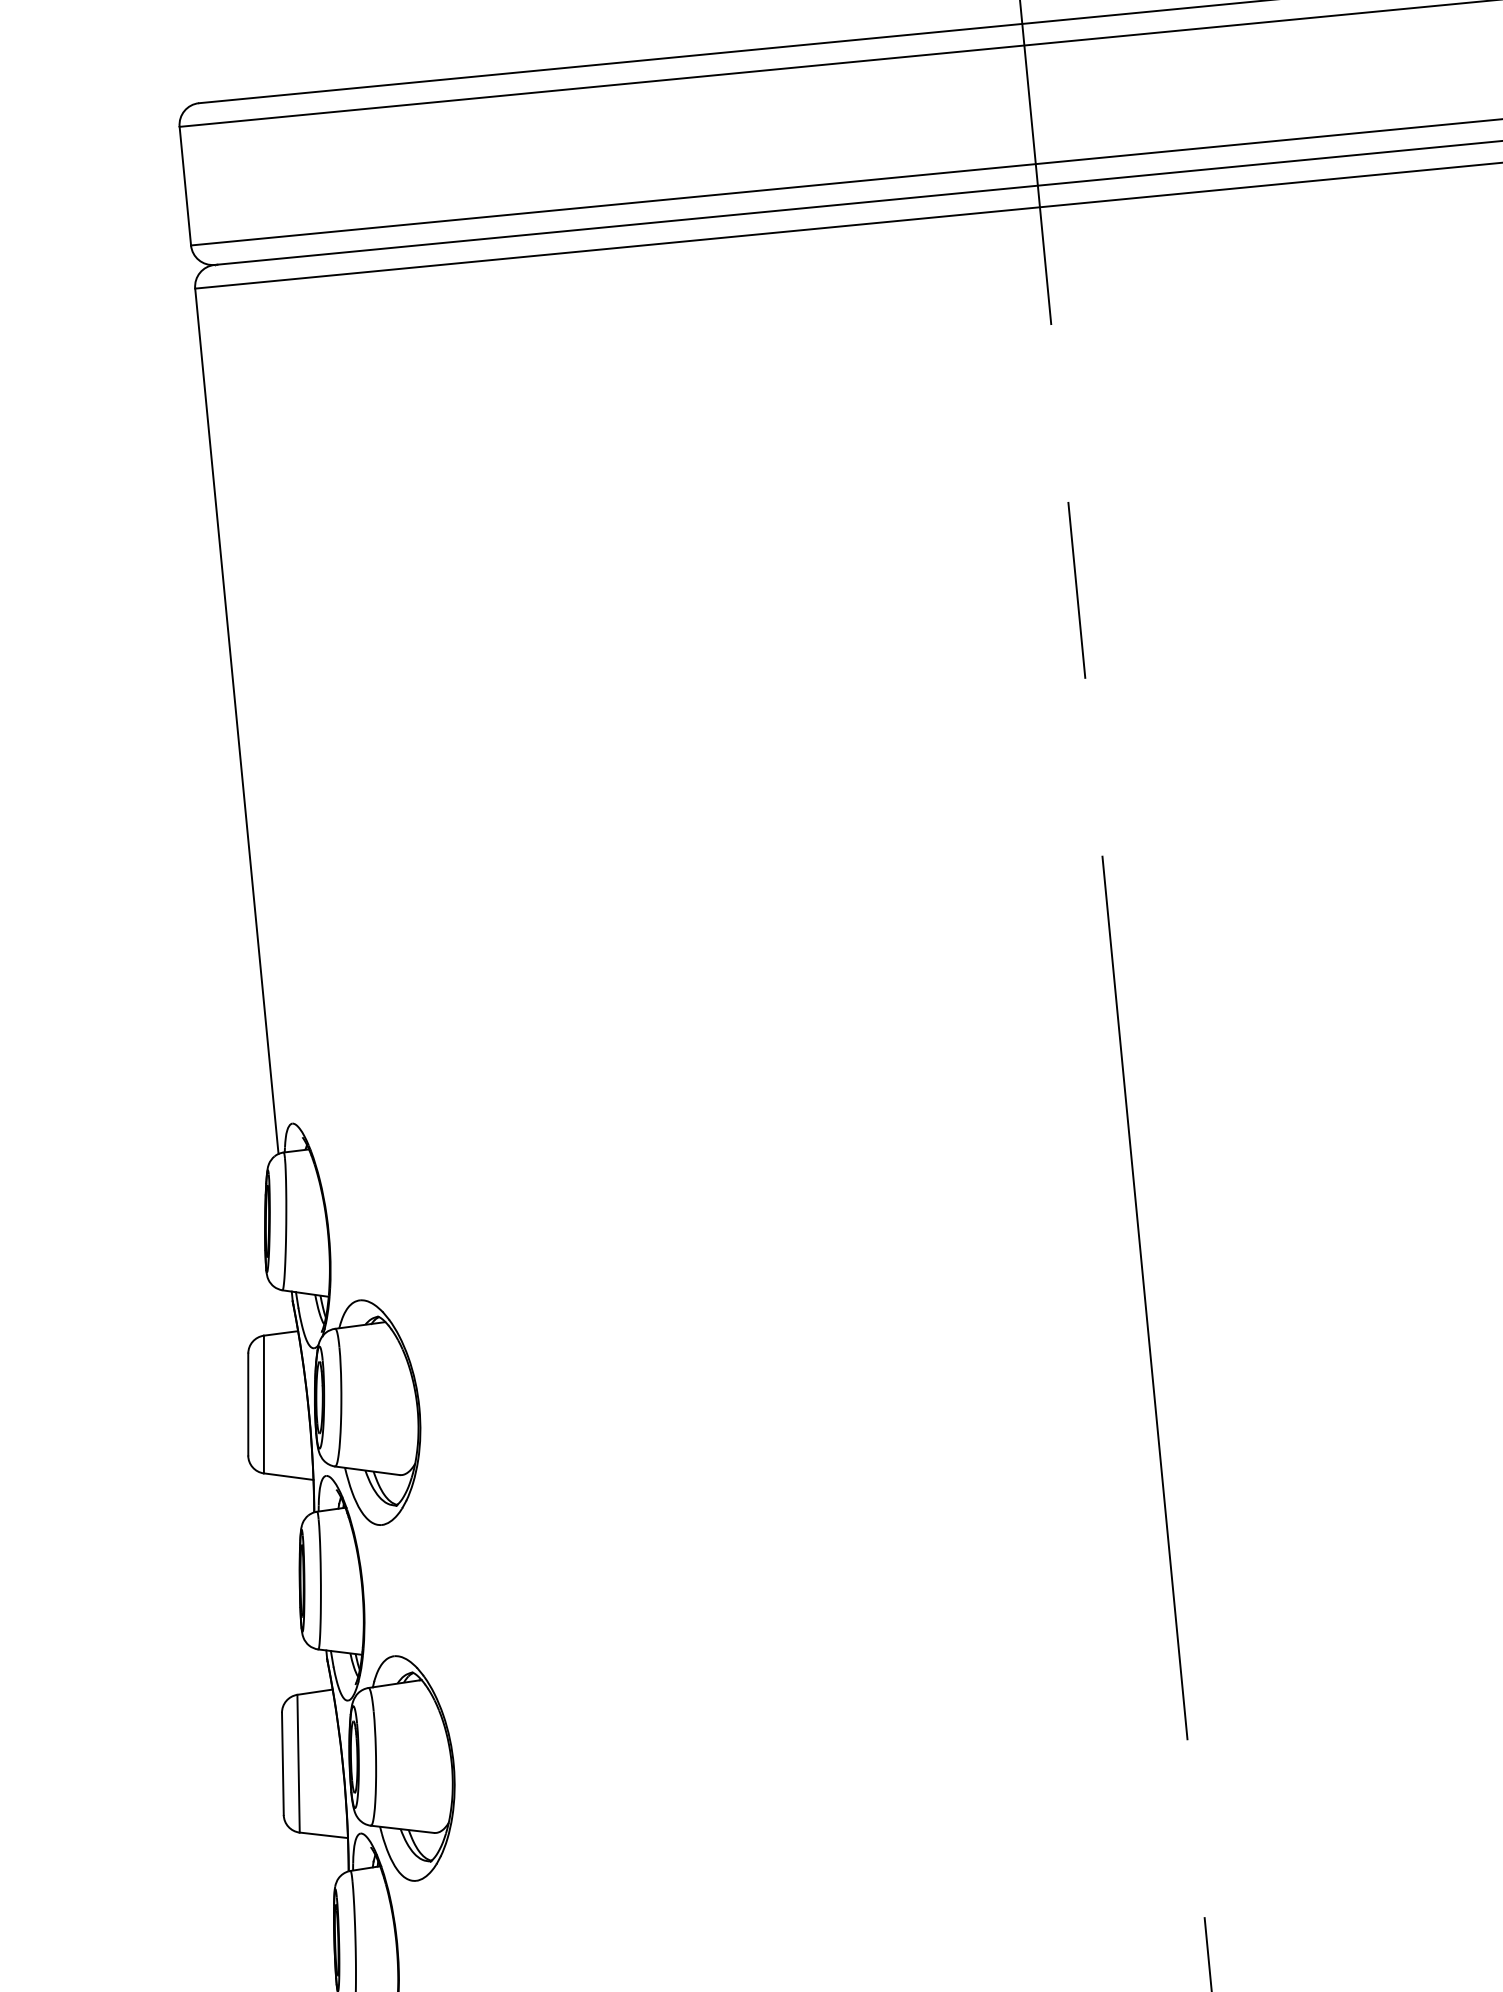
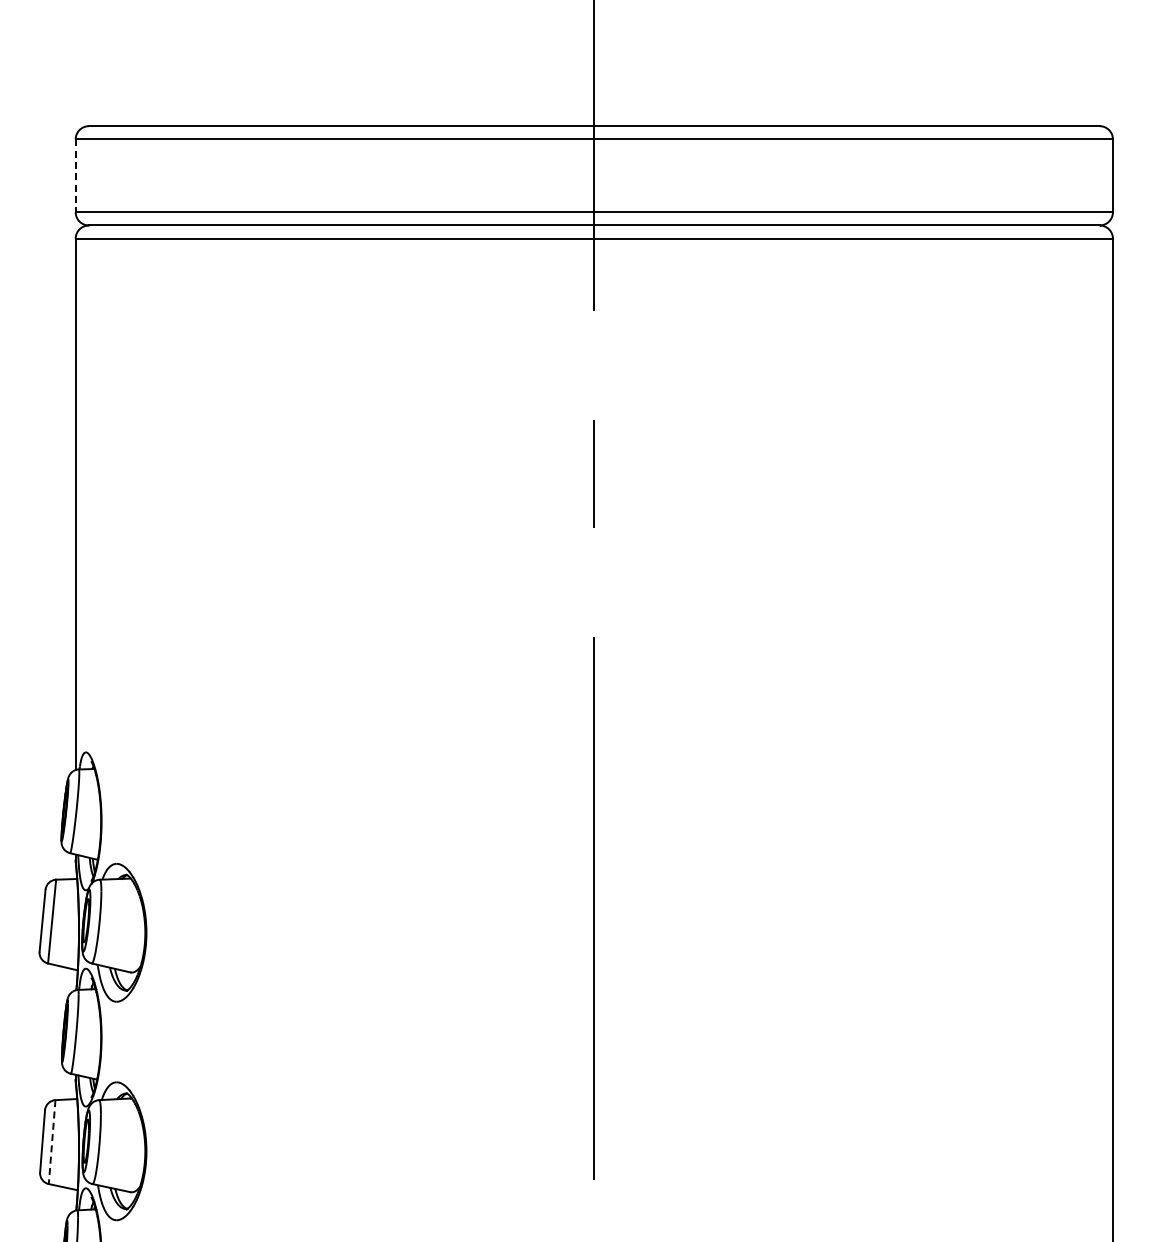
line: (185, 187) -> (75, 176), solid -> dashed
line: (299, 1764) -> (52, 1142), solid -> dashed

